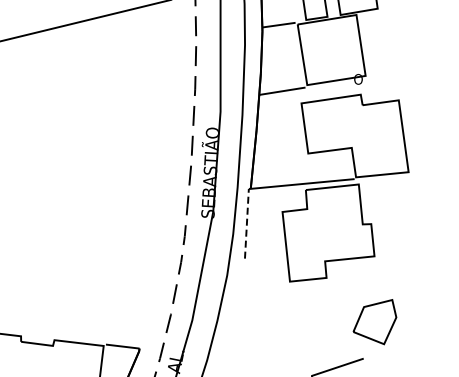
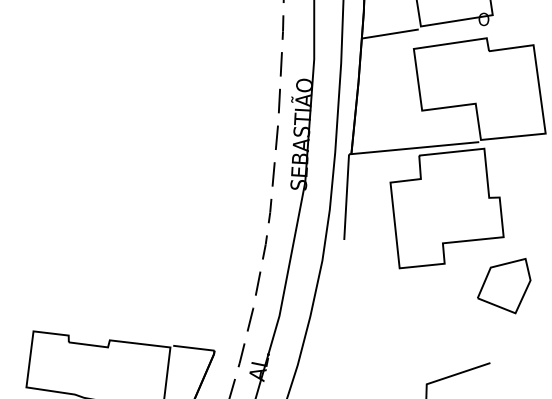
line: (246, 223) -> (346, 196), dashed -> solid
part: (374, 322) -> (503, 286), moved

